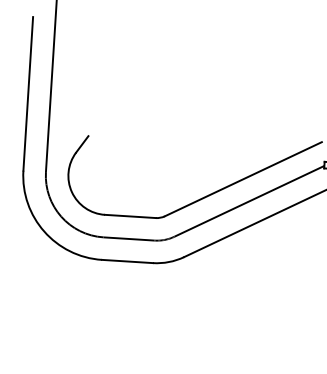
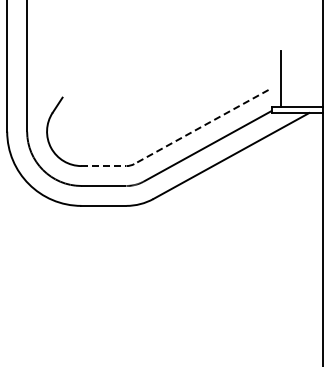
line: (243, 179) -> (201, 127), solid -> dashed
line: (129, 216) -> (103, 166), solid -> dashed

